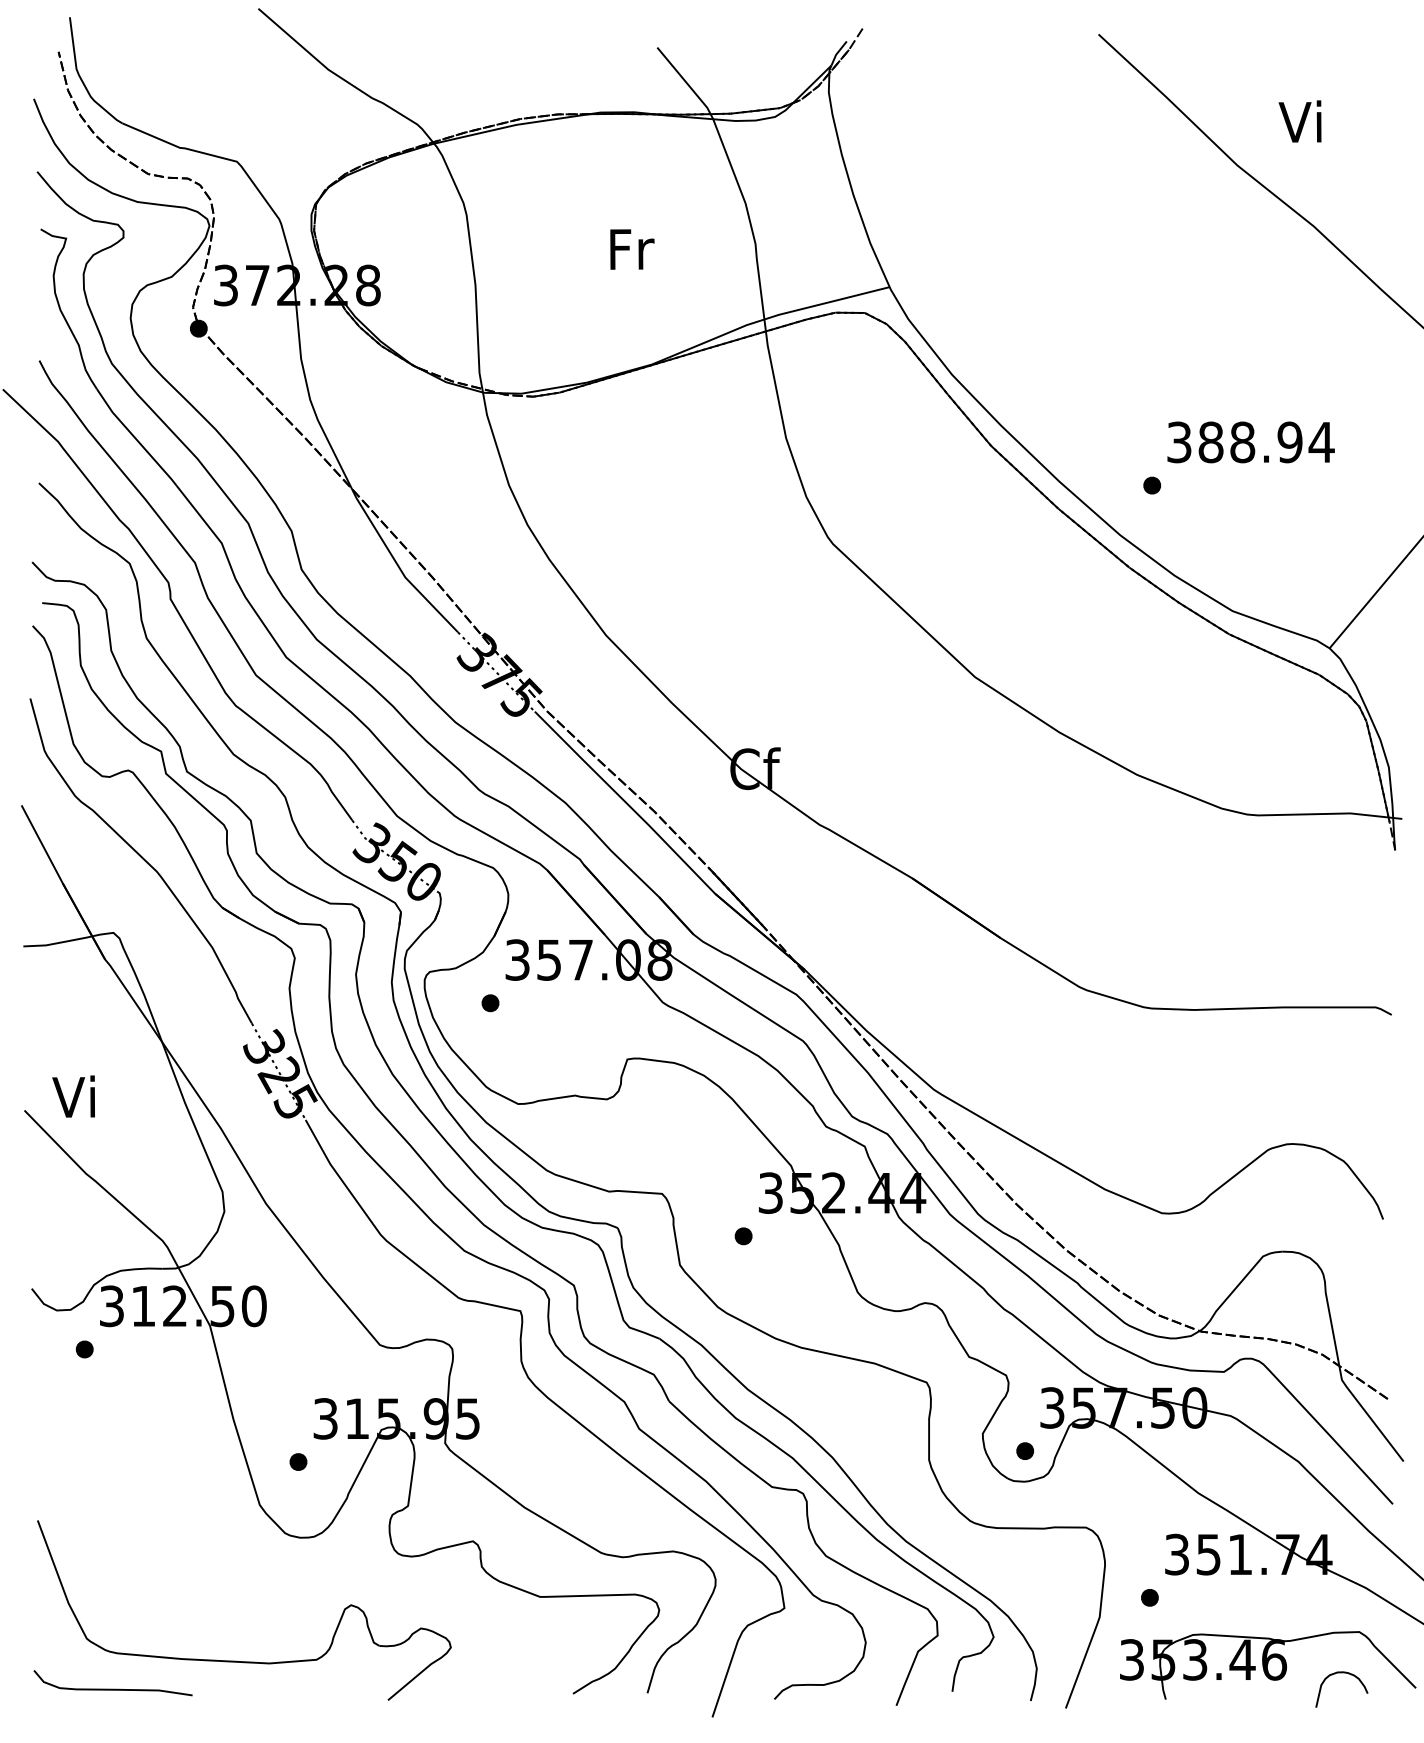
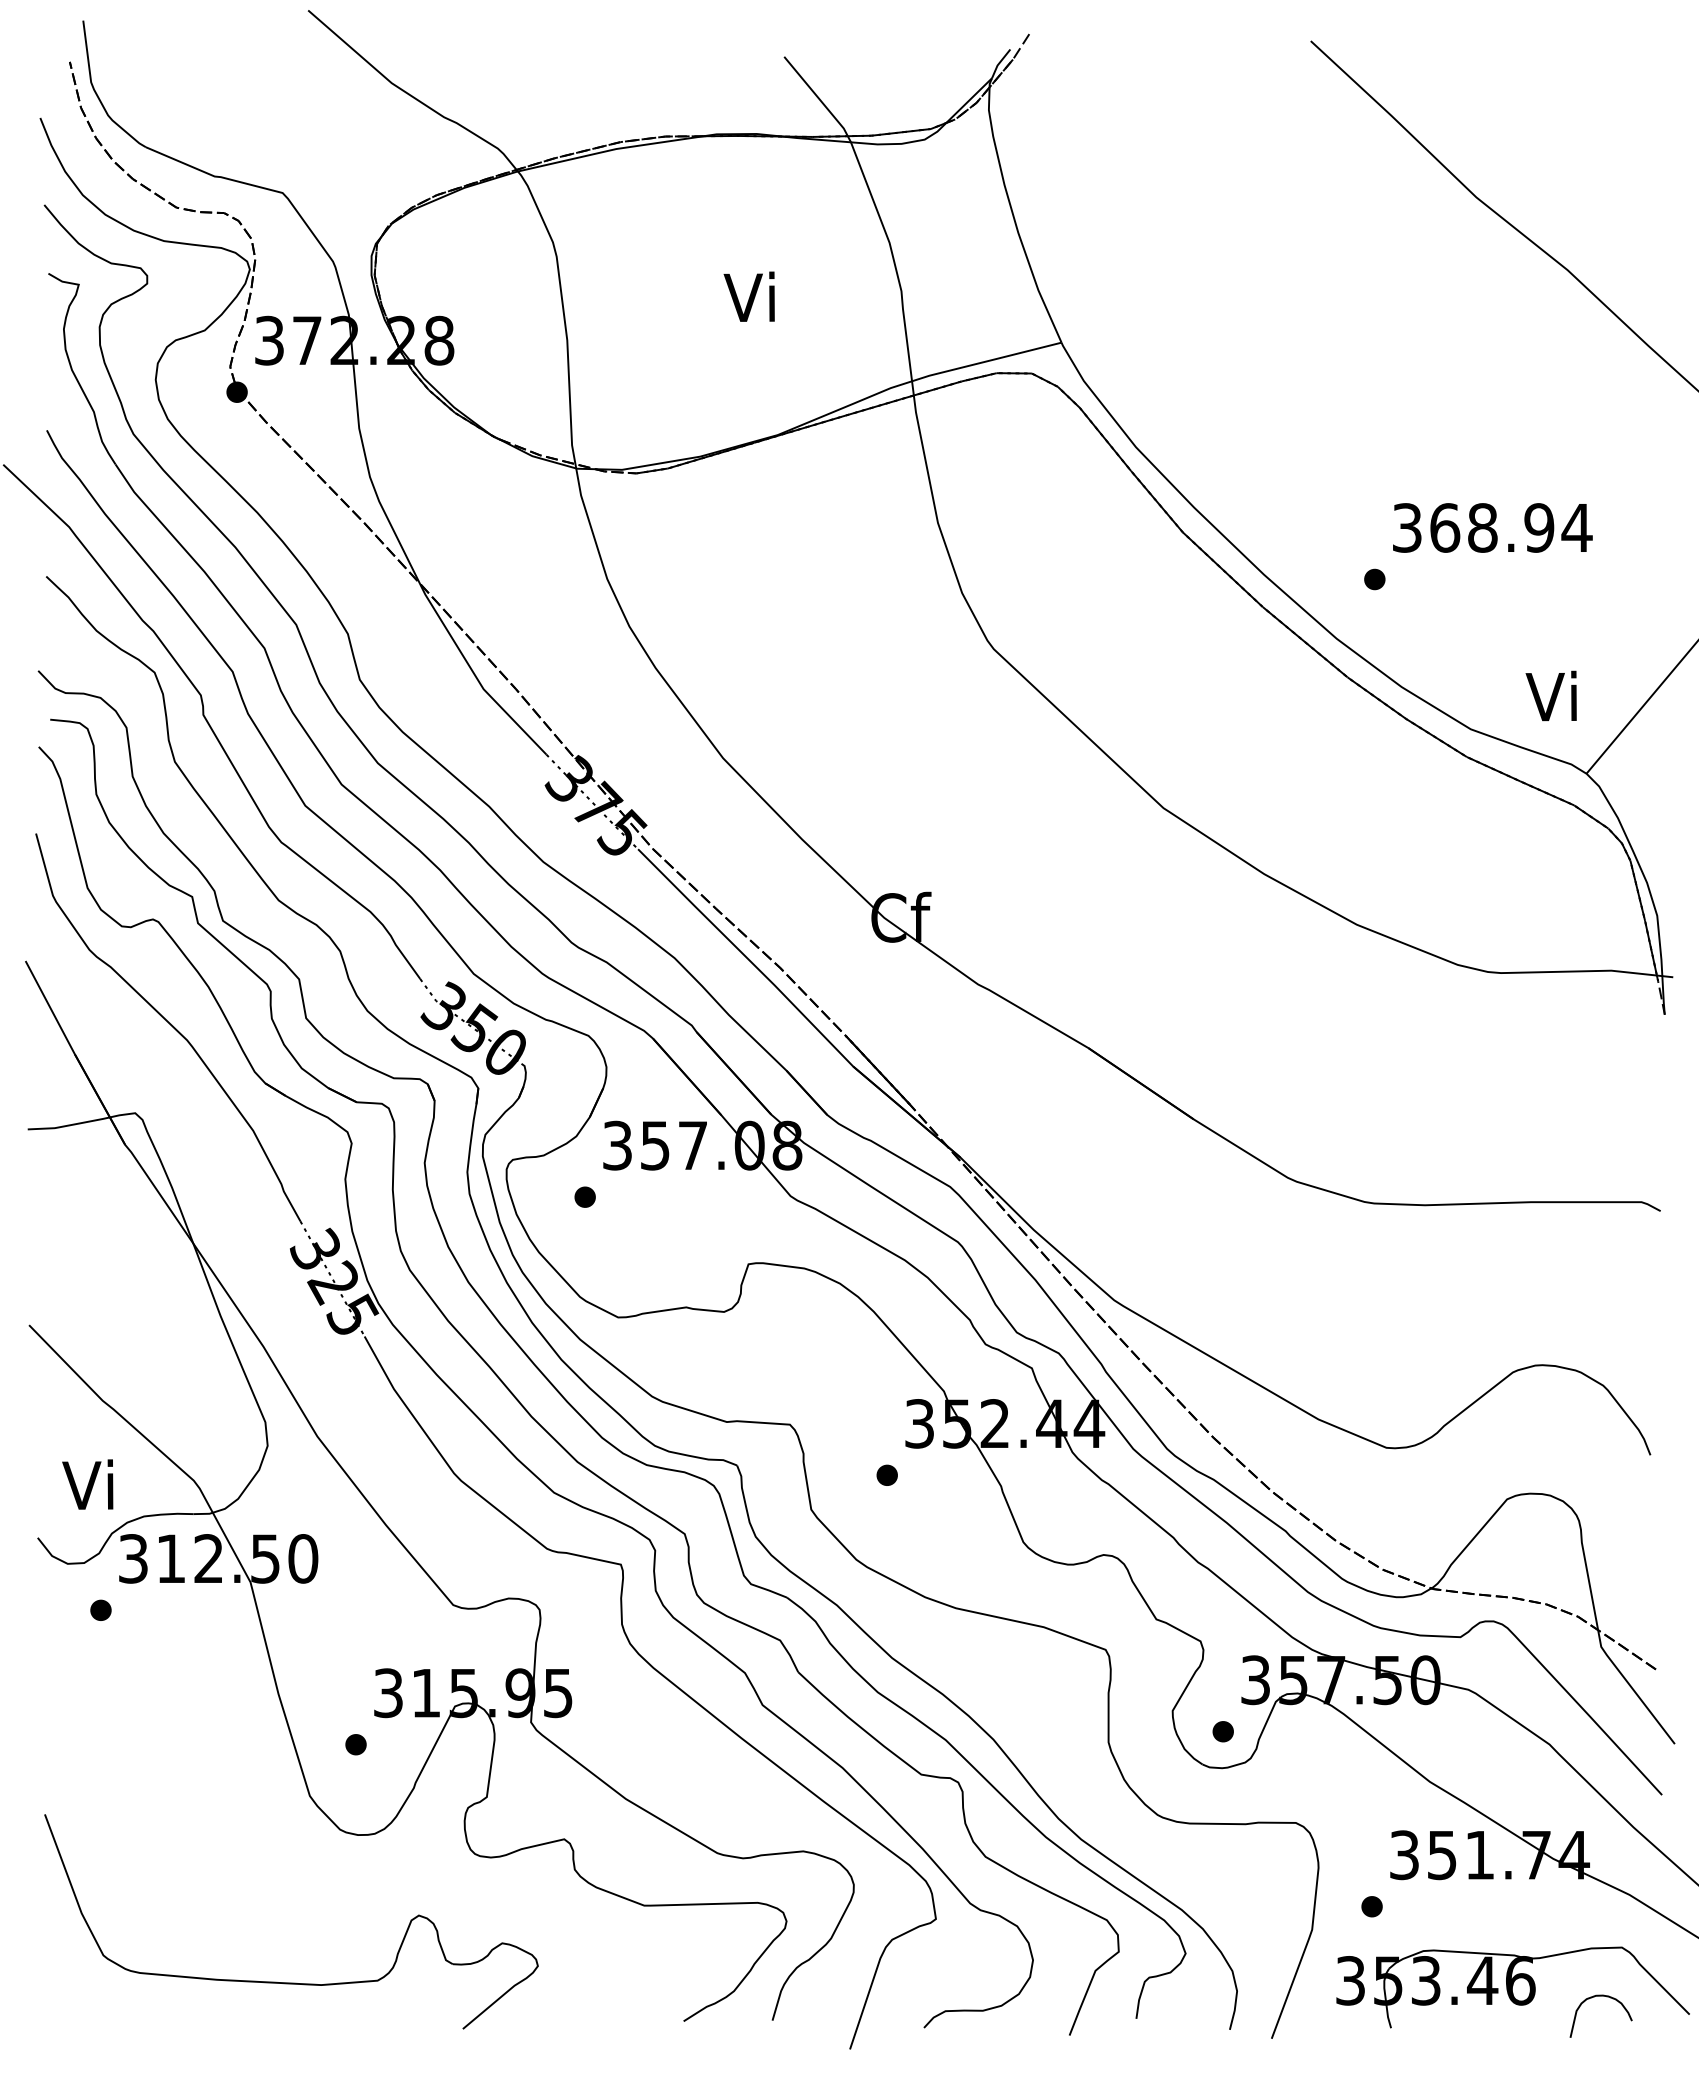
text: (1299, 121) -> (1550, 695), moved
text: (629, 248) -> (751, 296), Fr -> Vi
text: (1211, 442) -> (1445, 527), 388.94 -> 368.94
text: (73, 1096) -> (87, 1484), moved
curve: (112, 1688) -> (134, 2015), removed

